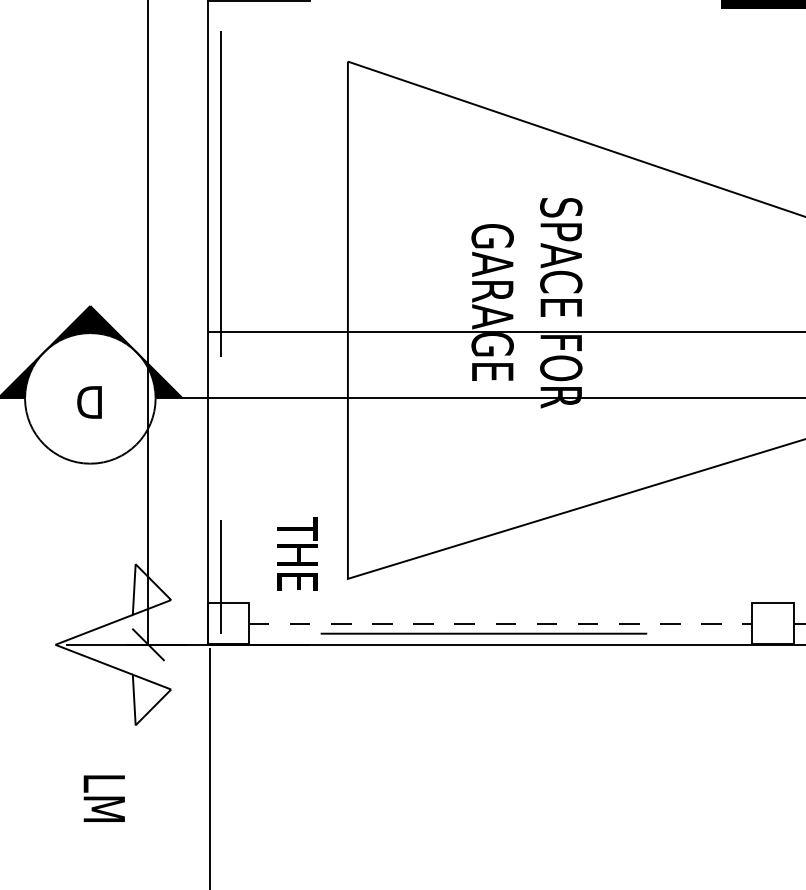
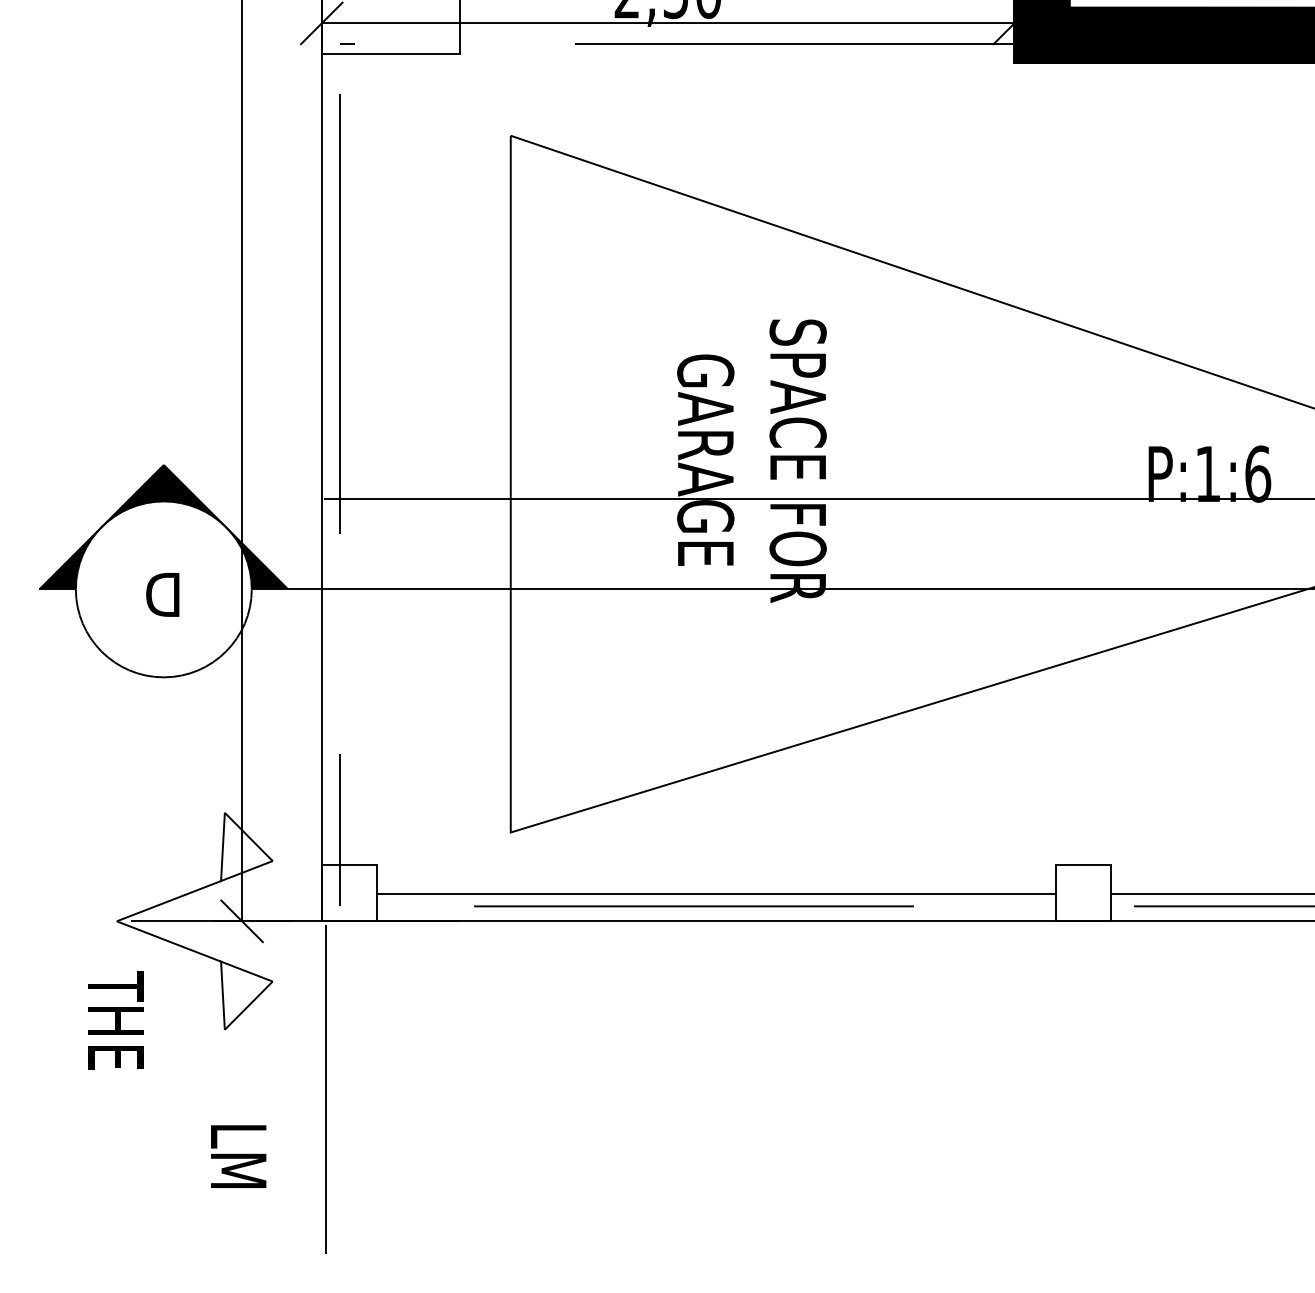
text: (297, 554) -> (115, 1020), moved
line: (500, 624) -> (716, 893), dashed -> solid
text: (104, 798) -> (238, 1156), moved

